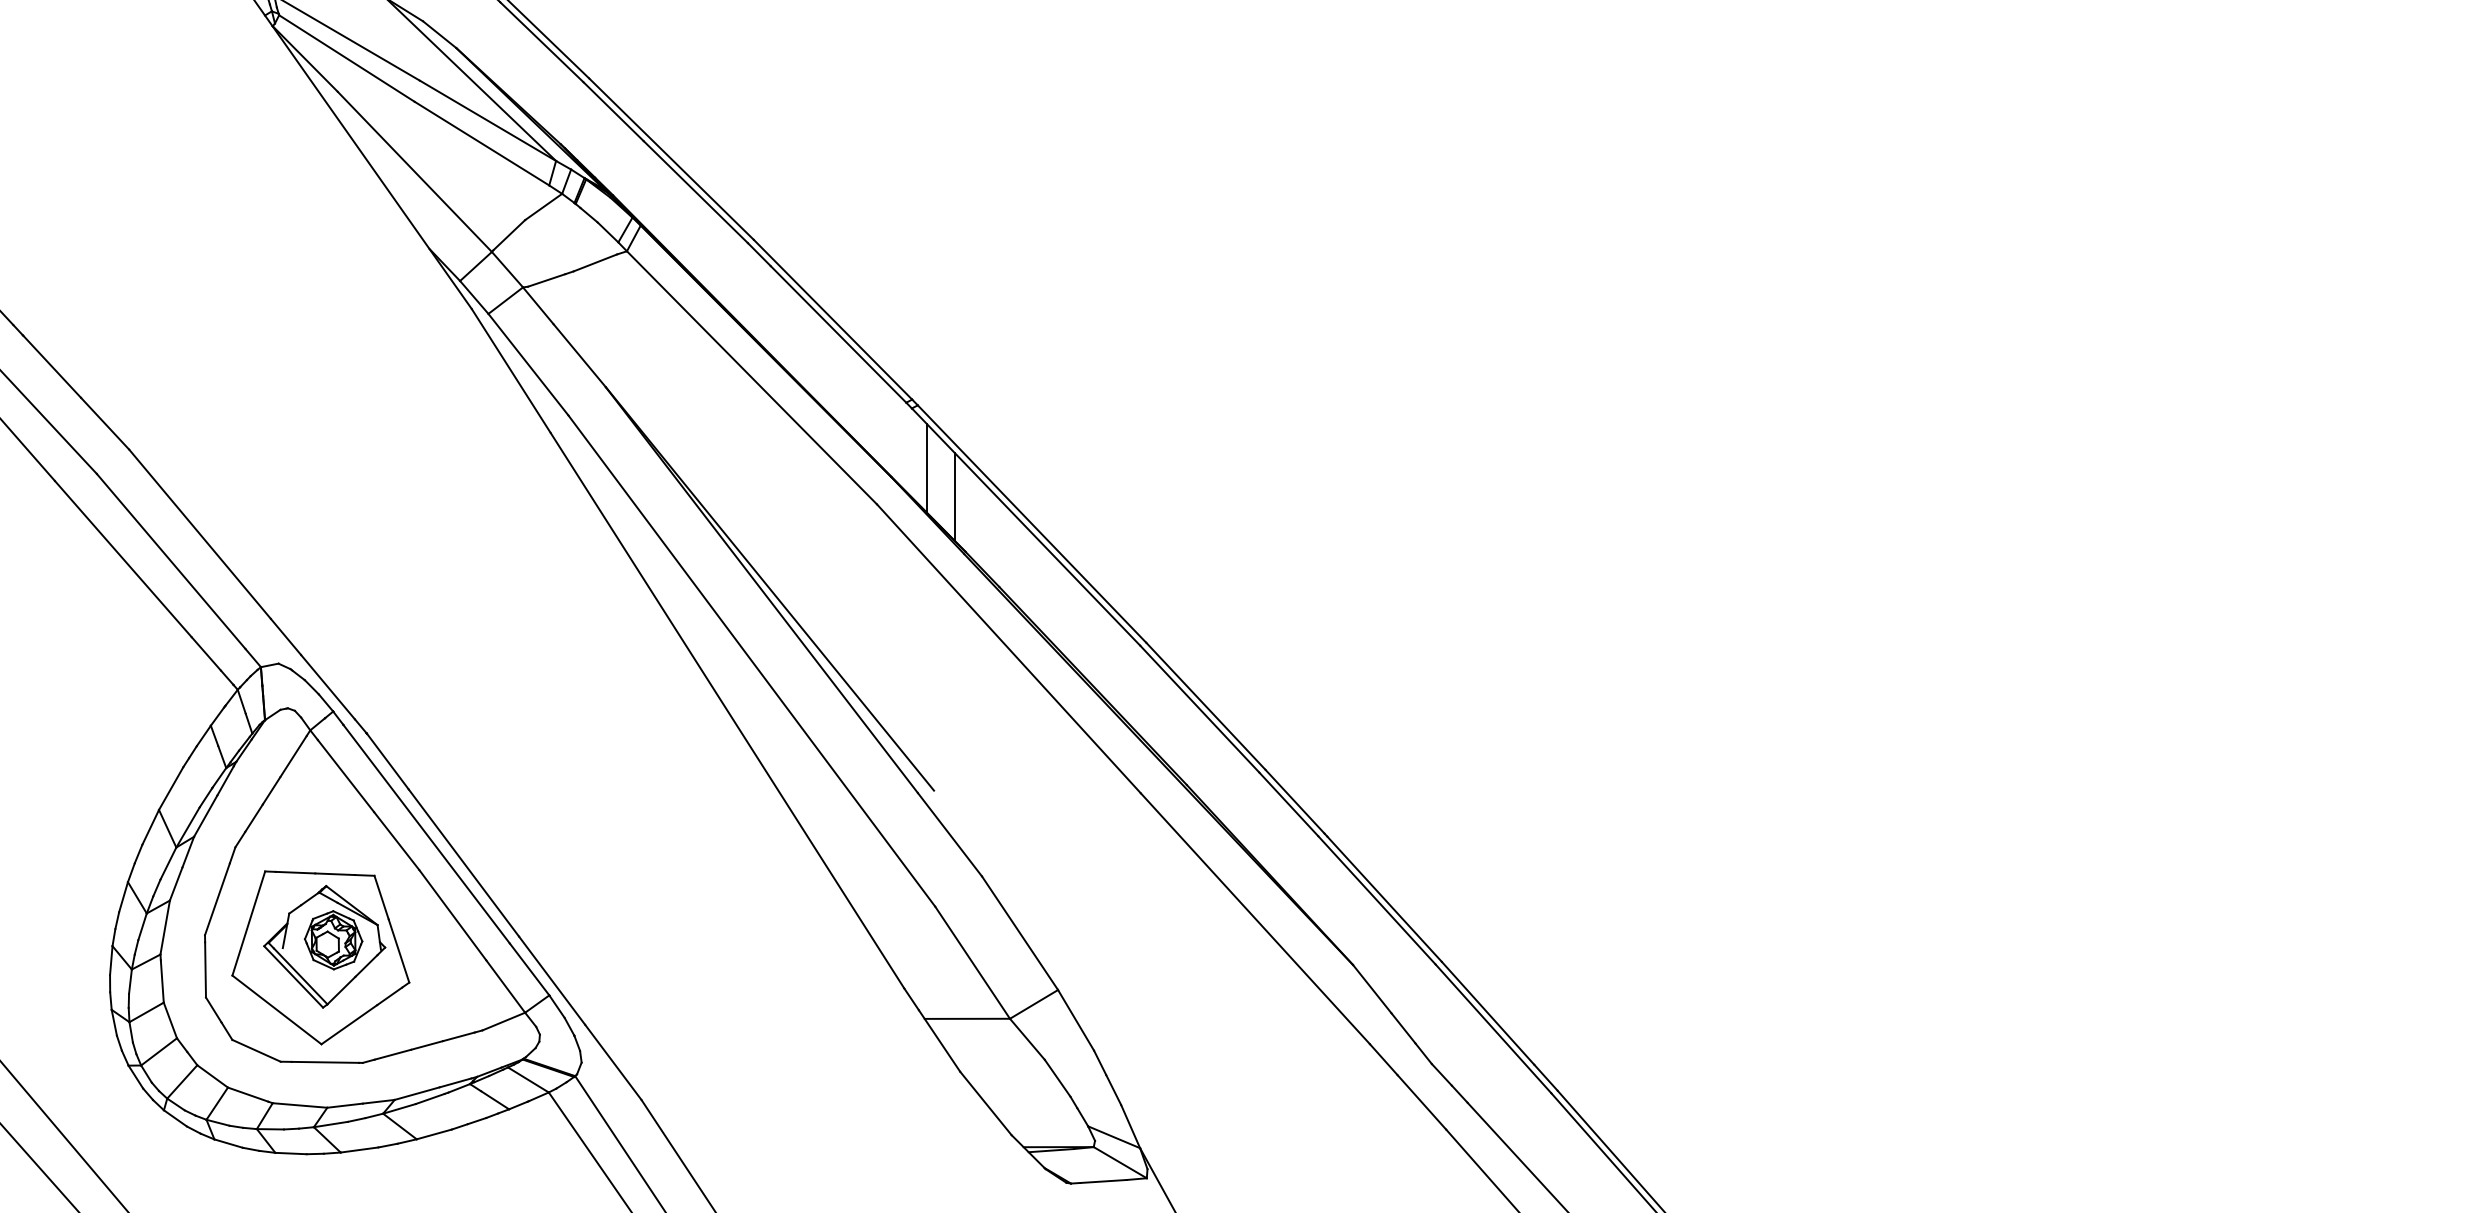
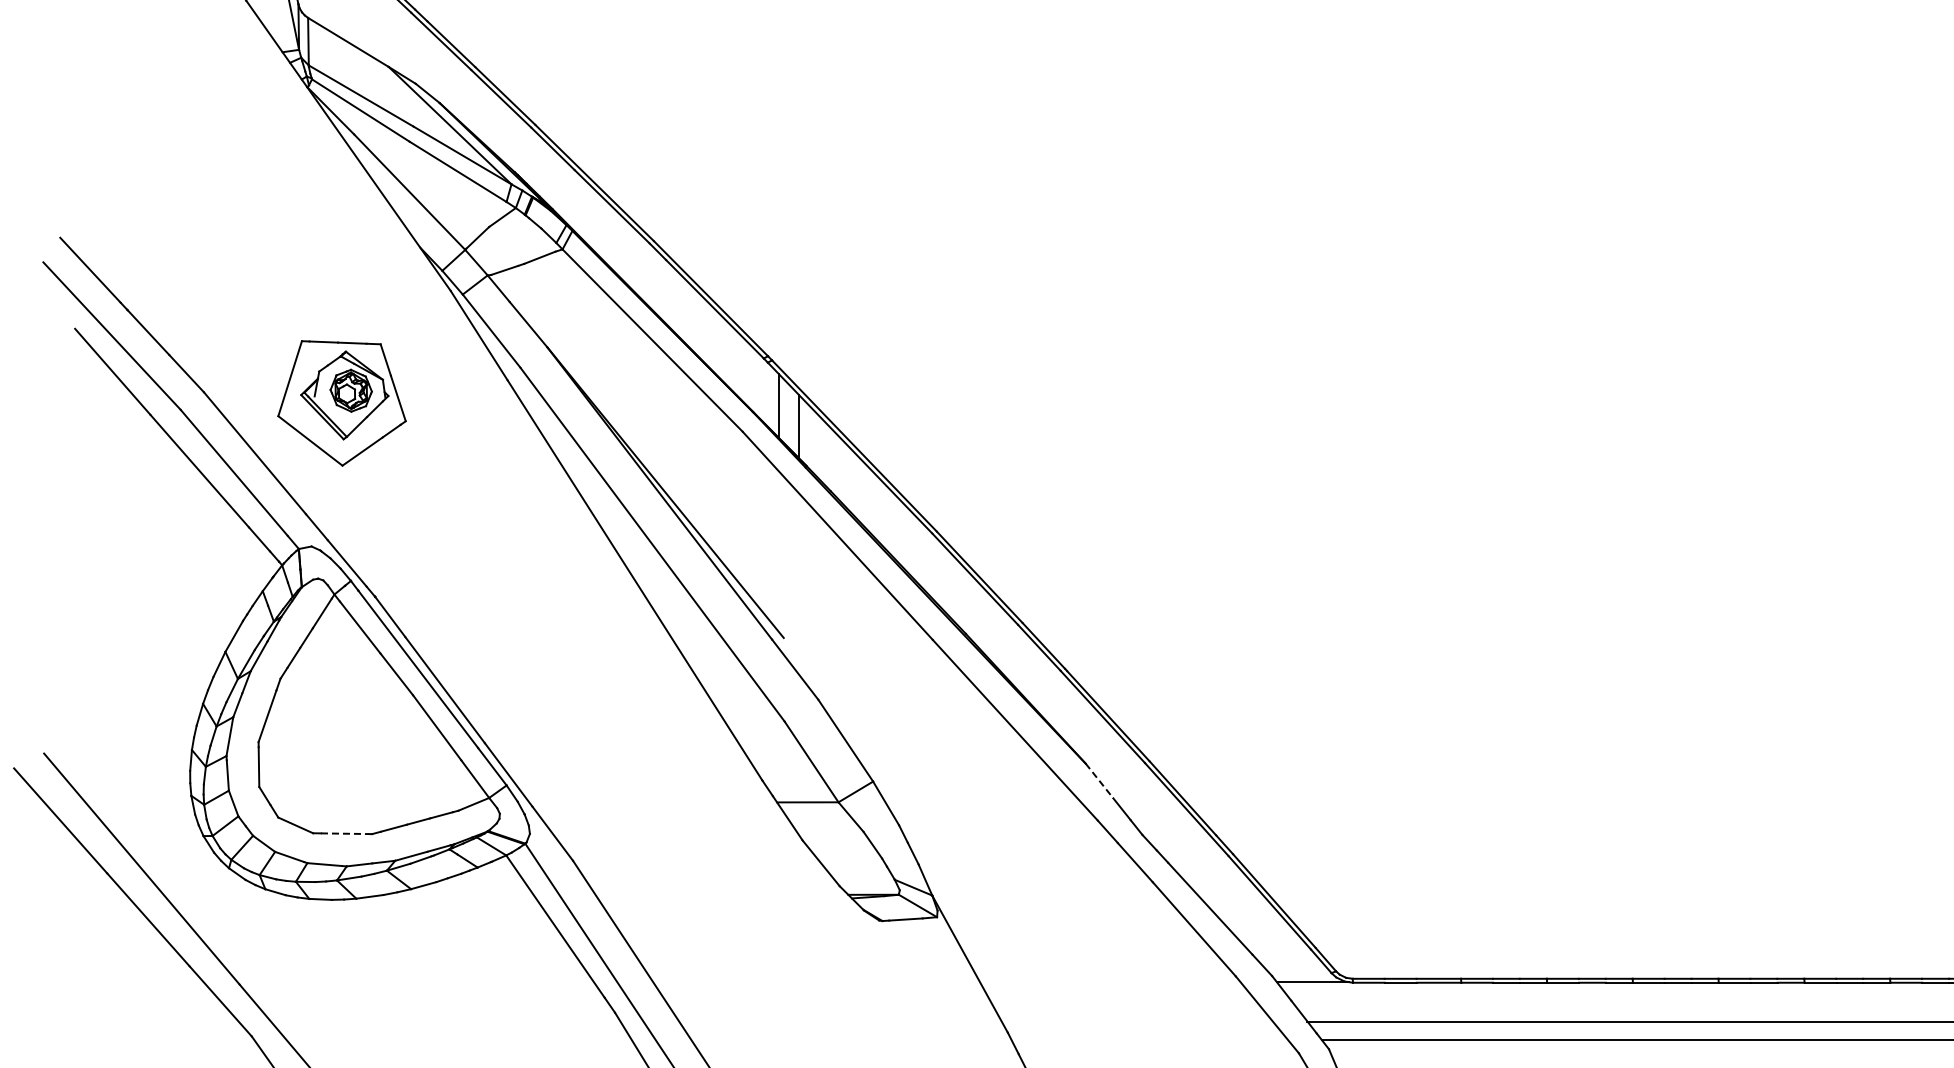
part: (320, 957) -> (341, 403), moved
line: (1372, 989) -> (1099, 781), solid -> dashed
line: (325, 1062) -> (345, 833), solid -> dashed

